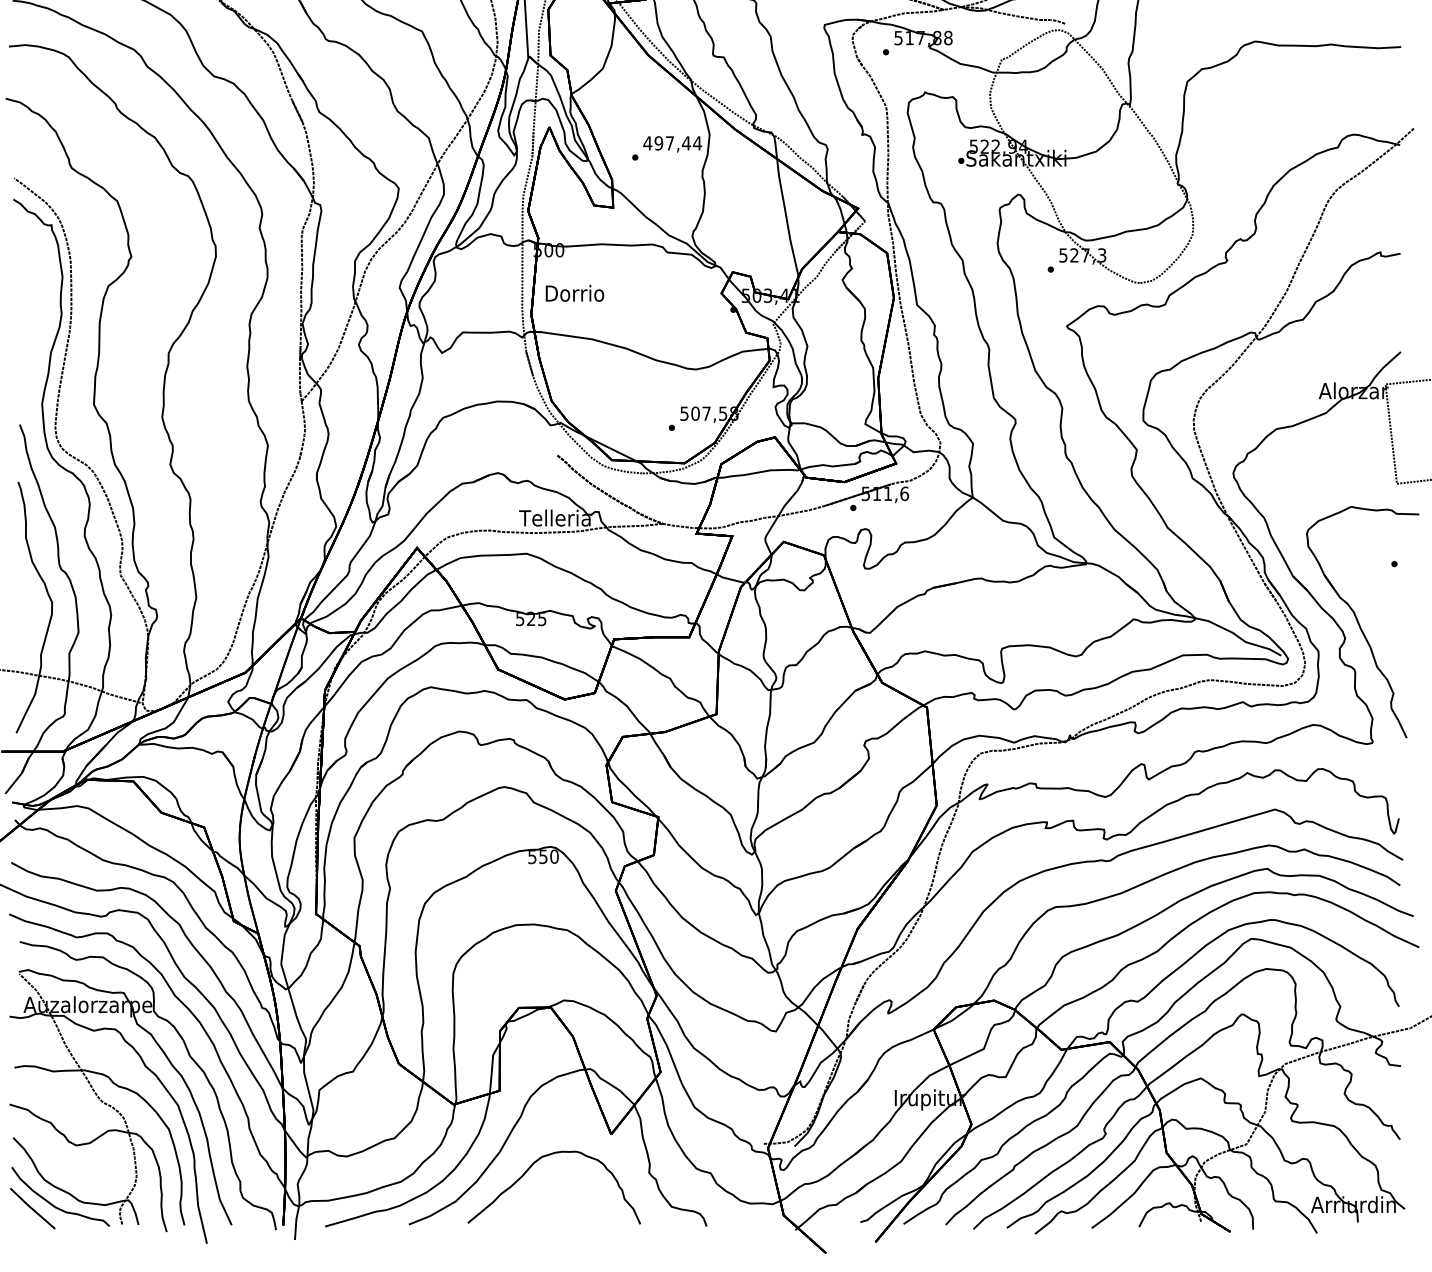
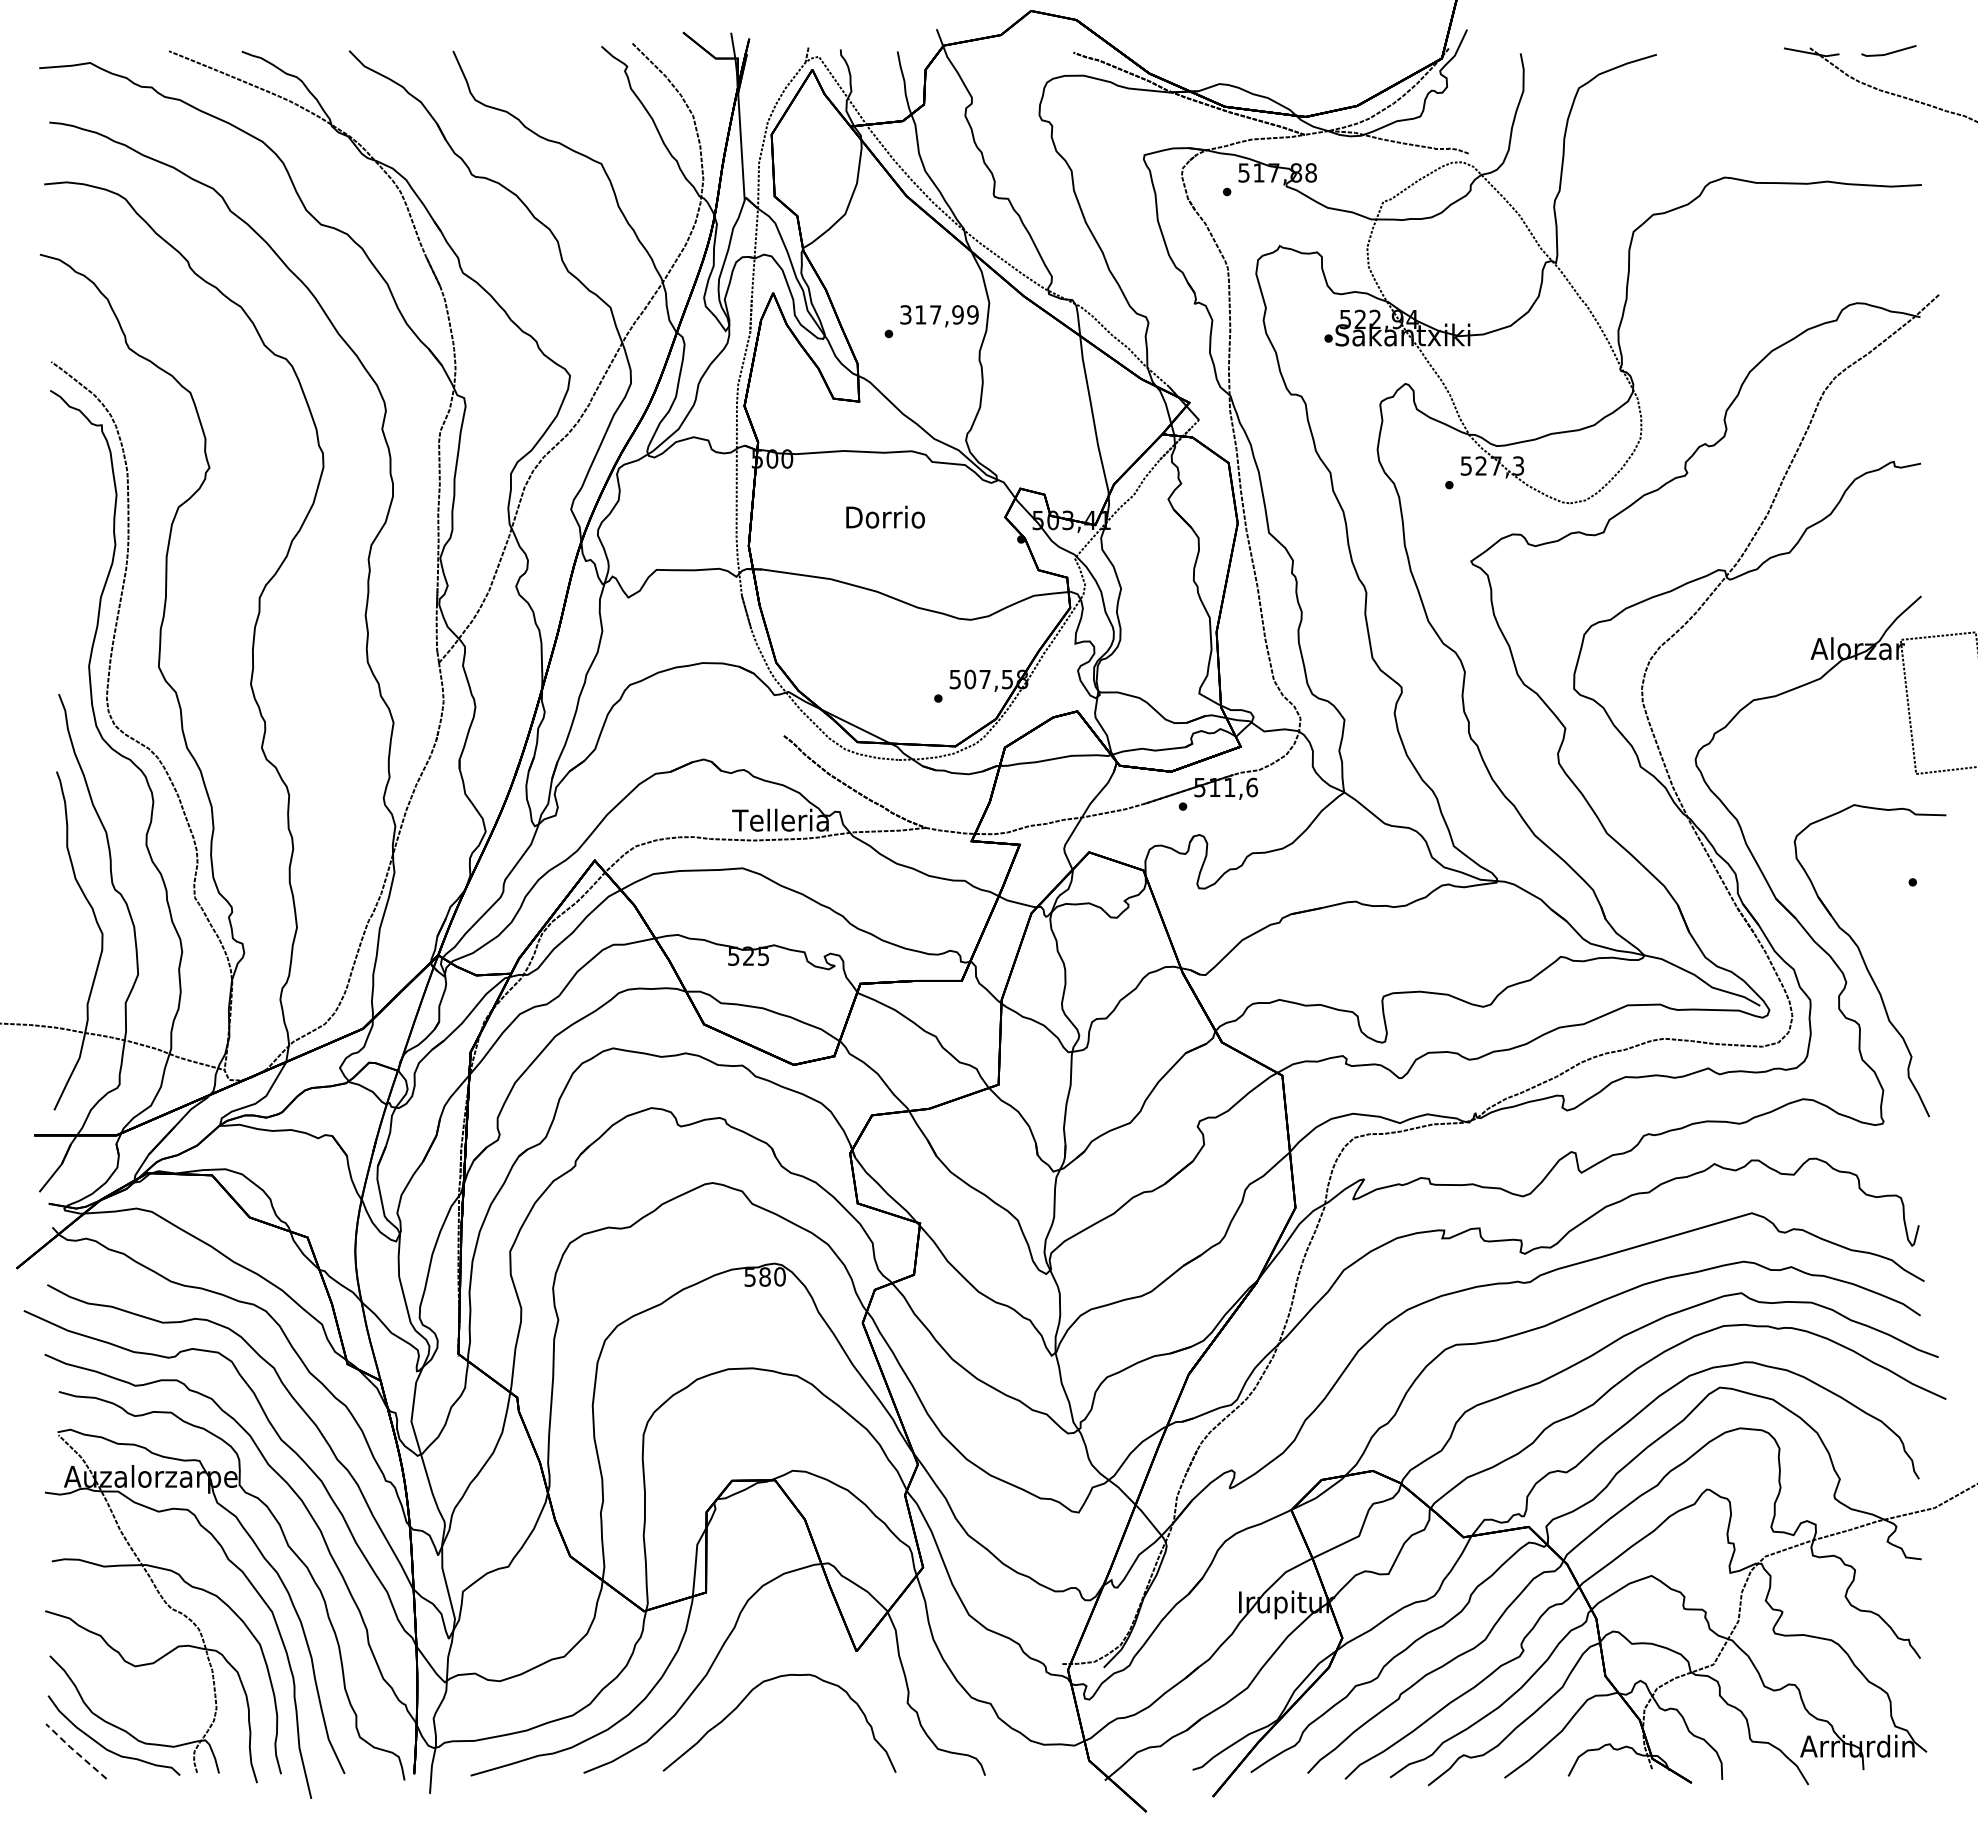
text: (672, 143) -> (939, 314), 497,44 -> 317,99
text: (574, 292) -> (885, 516), moved
text: (543, 856) -> (764, 1276), 550 -> 580
line: (32, 1208) -> (75, 1751), solid -> dashed

